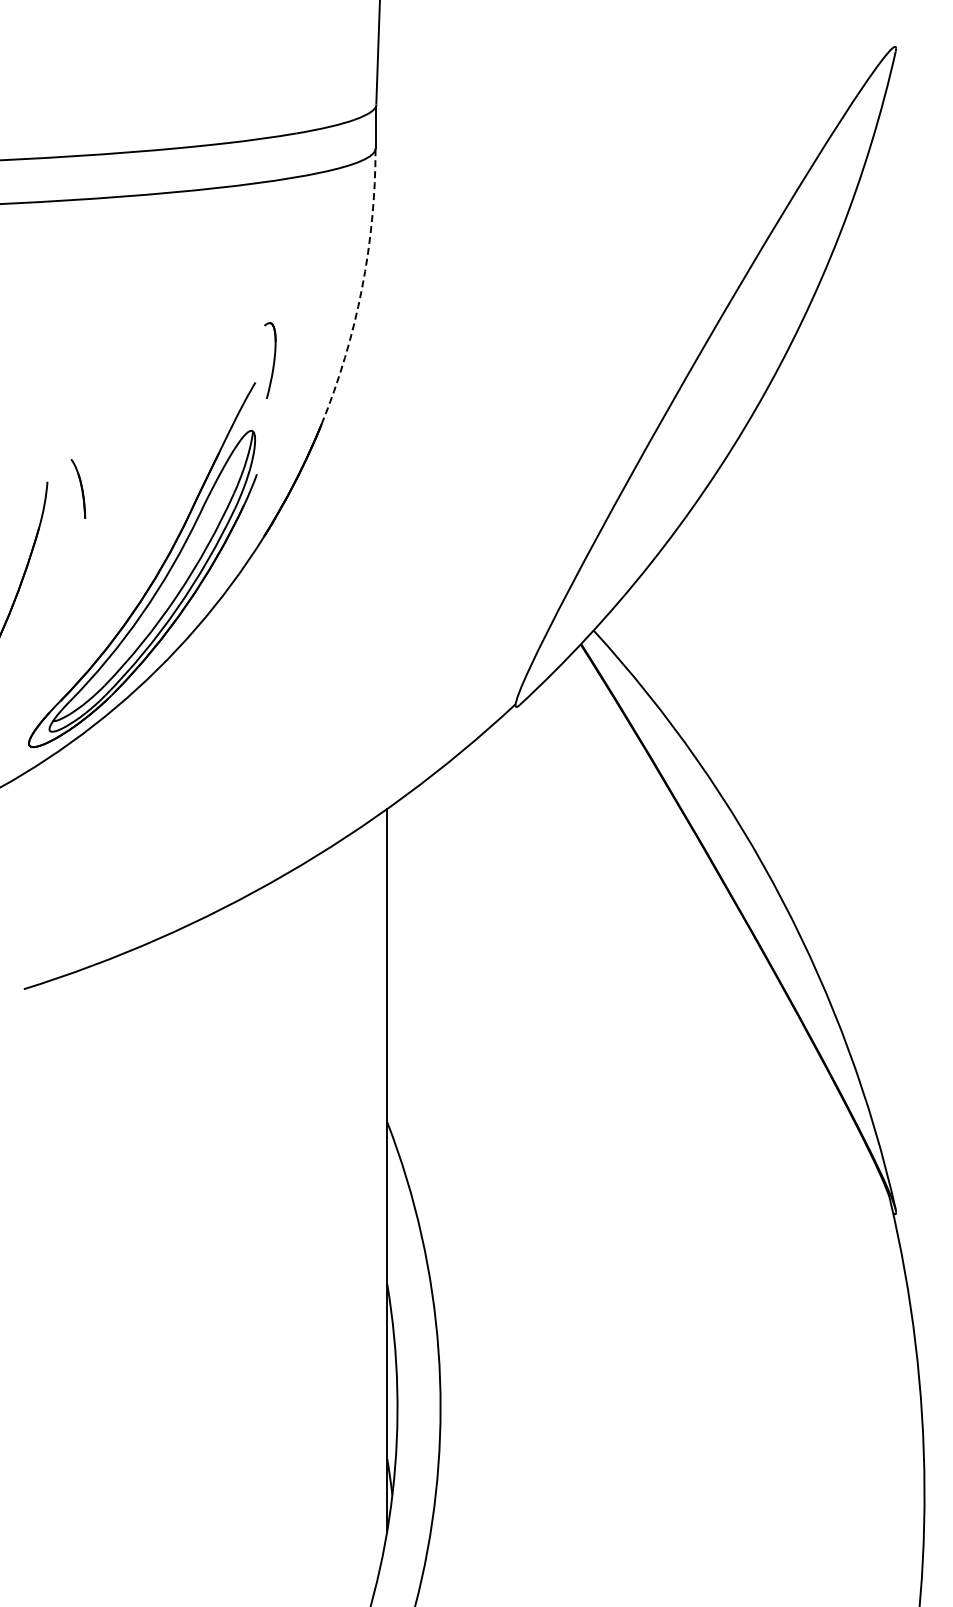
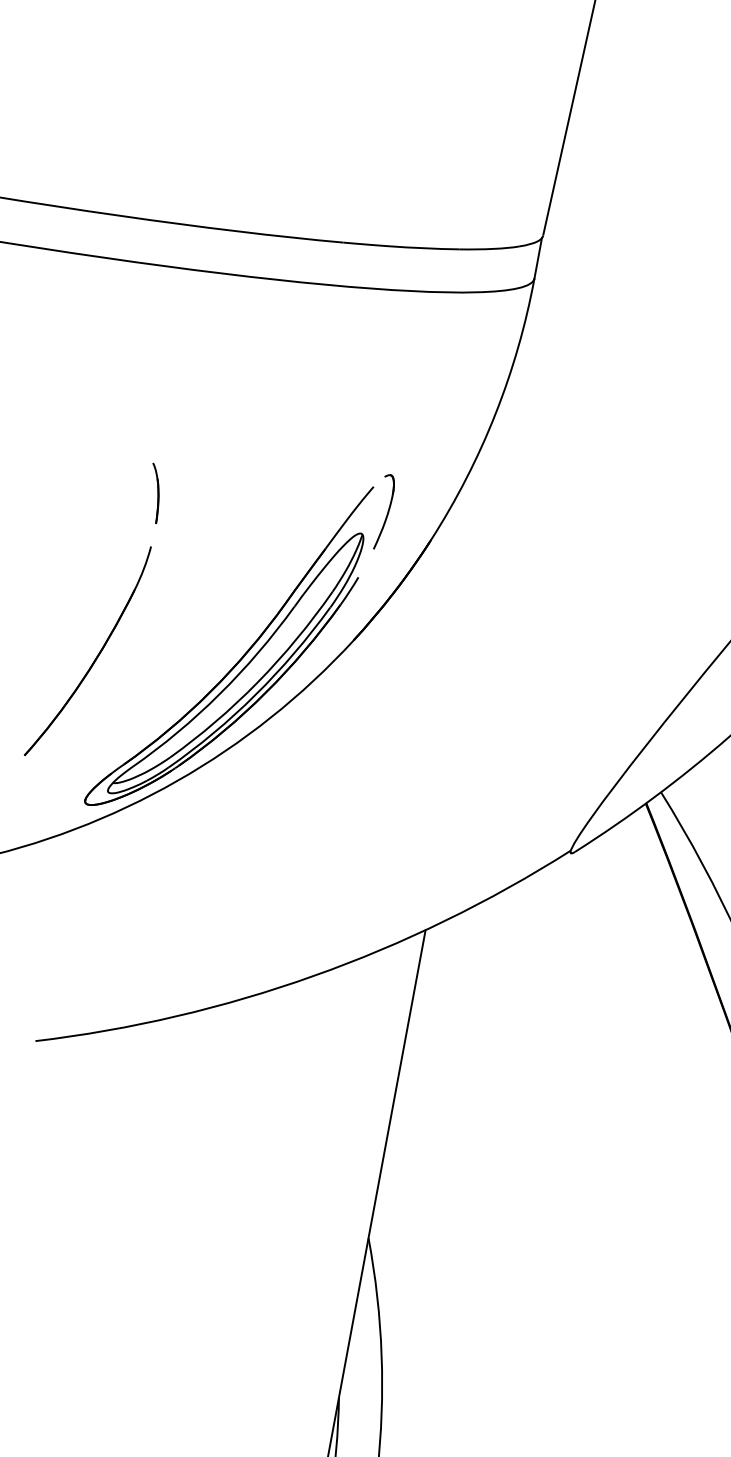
arc: (361, 288) -> (495, 413), dashed -> solid
part: (270, 360) -> (384, 512), moved
part: (78, 488) -> (154, 493), moved

